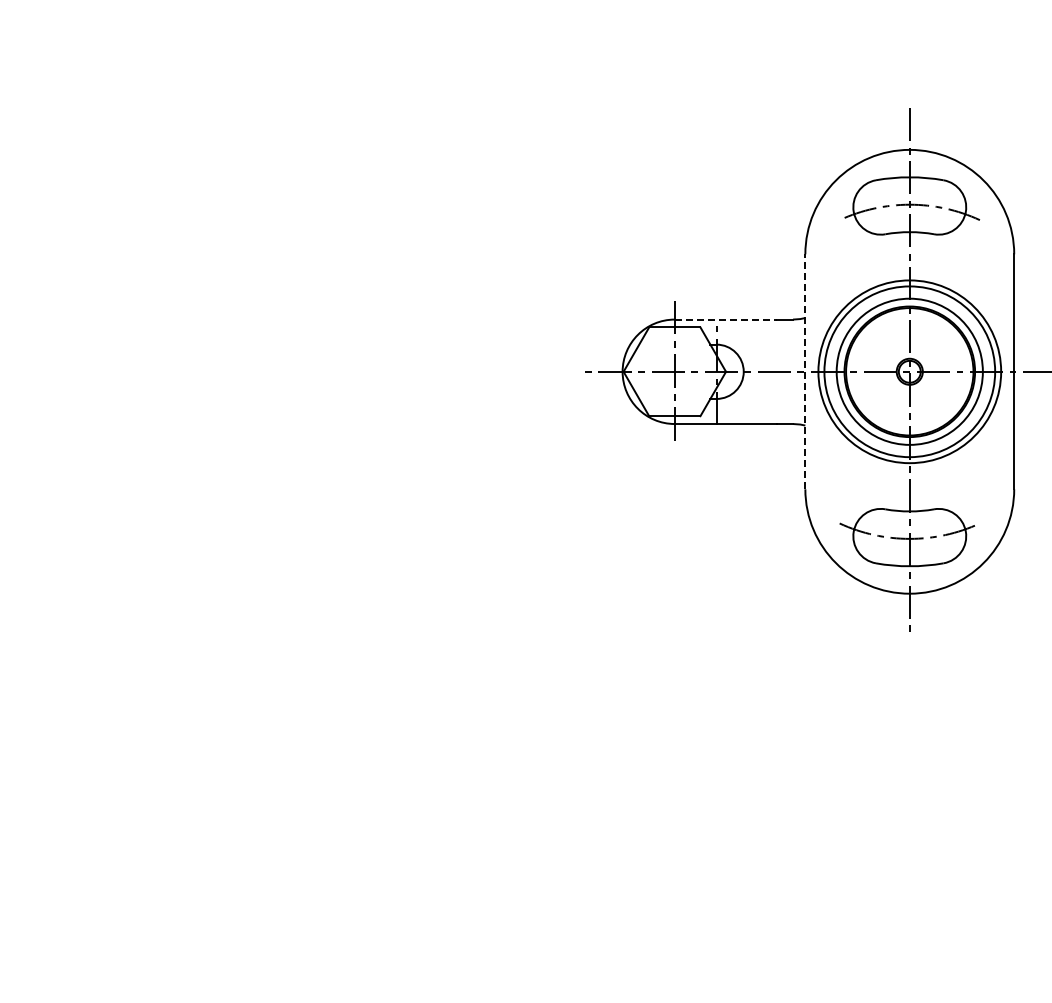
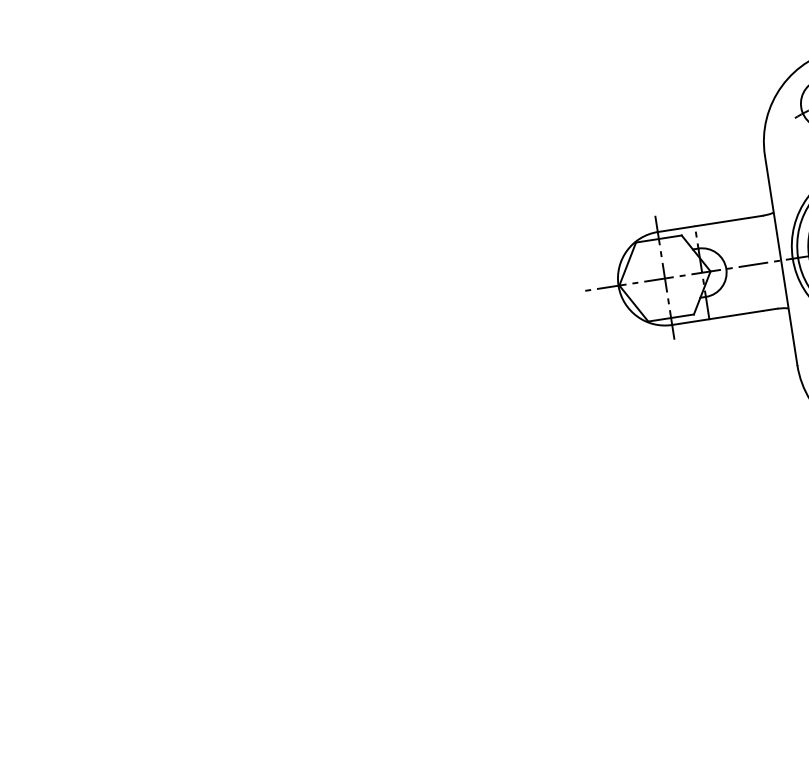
line: (726, 319) -> (703, 224), dashed -> solid
line: (805, 371) -> (781, 260), dashed -> solid

